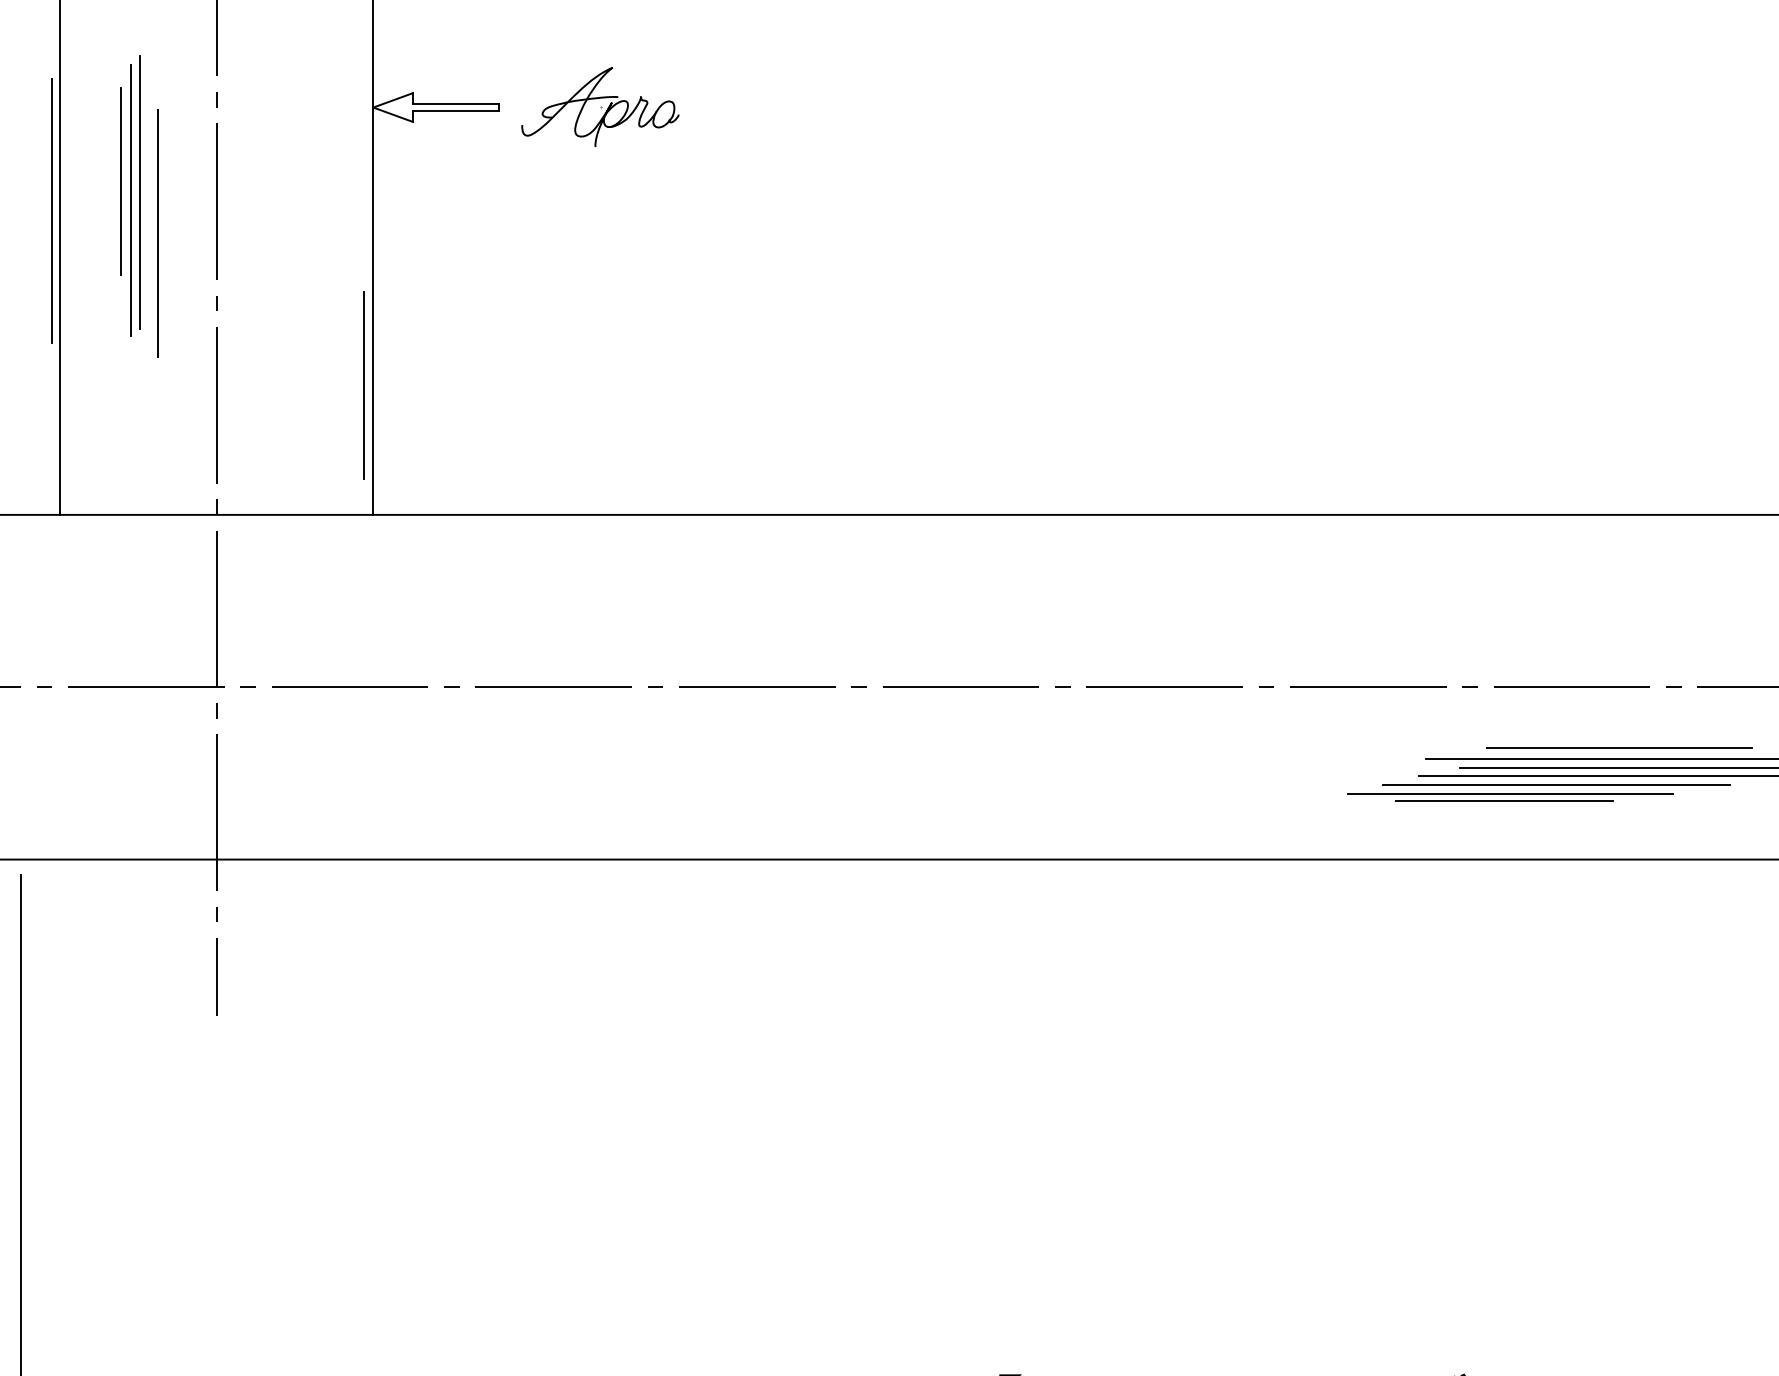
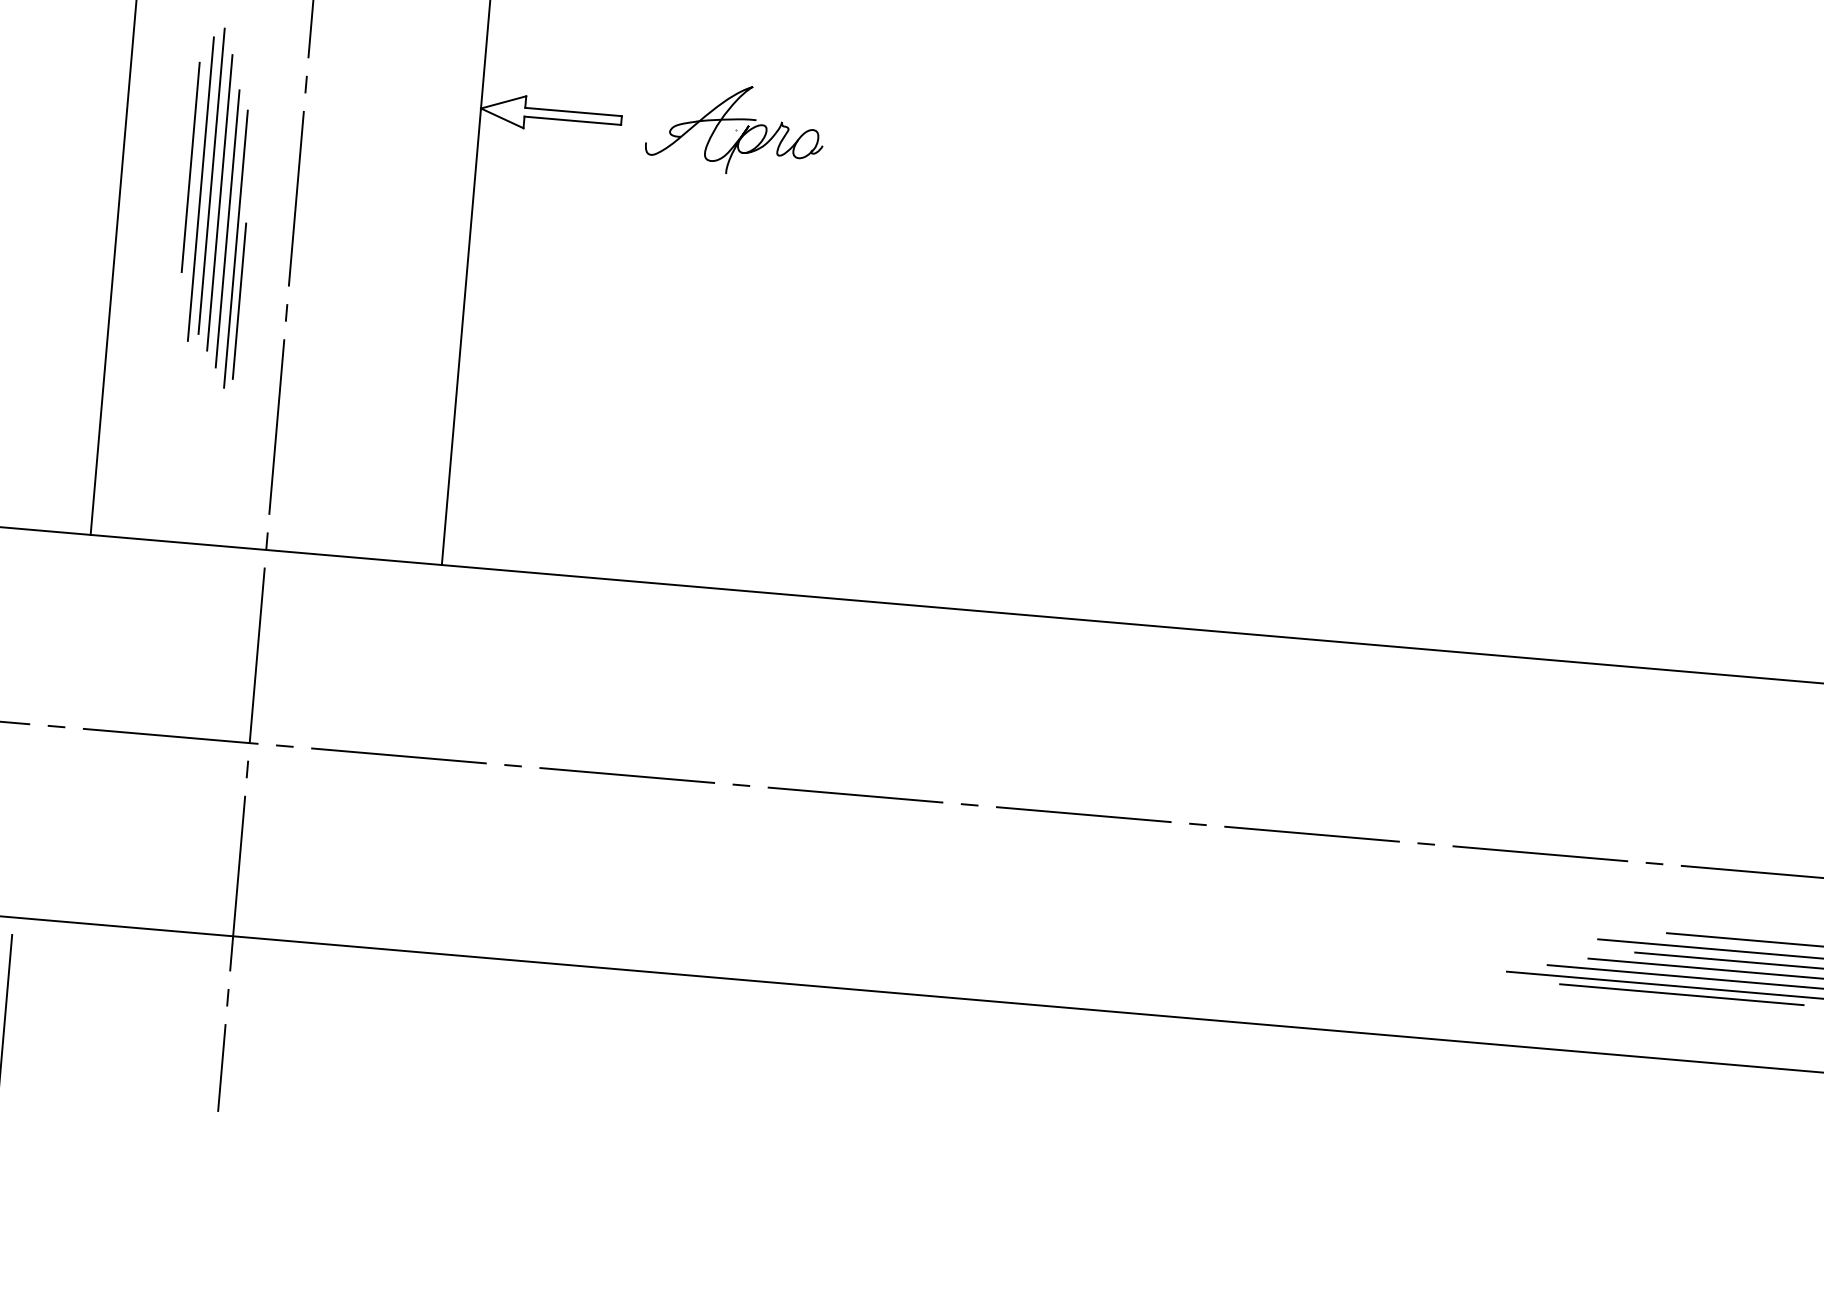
line: (51, 210) -> (219, 202), moved
part: (170, 250) -> (239, 249), added
line: (363, 385) -> (443, 419), removed

